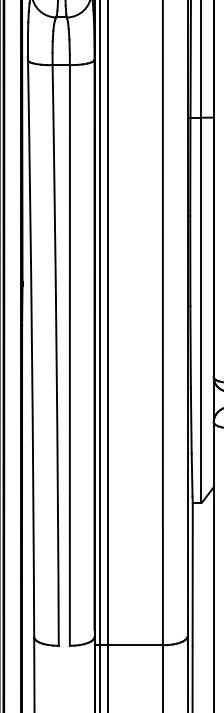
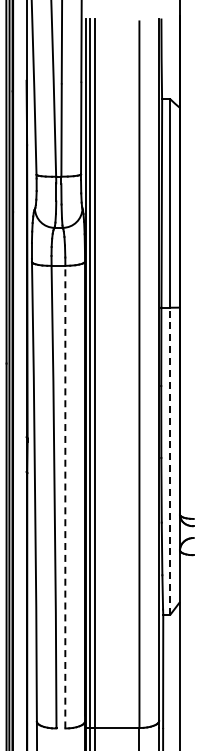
line: (201, 310) -> (170, 461), solid -> dashed
line: (70, 354) -> (65, 496), solid -> dashed

